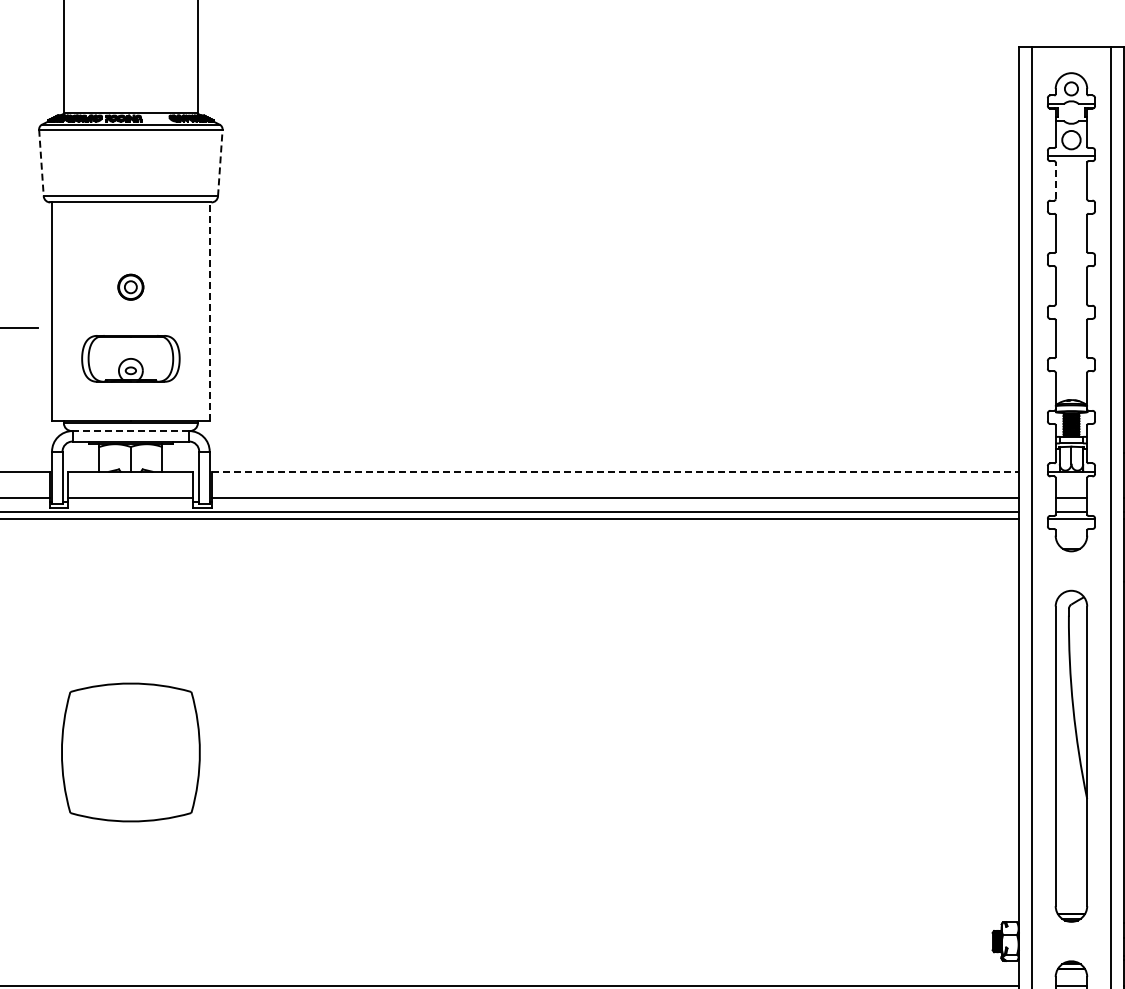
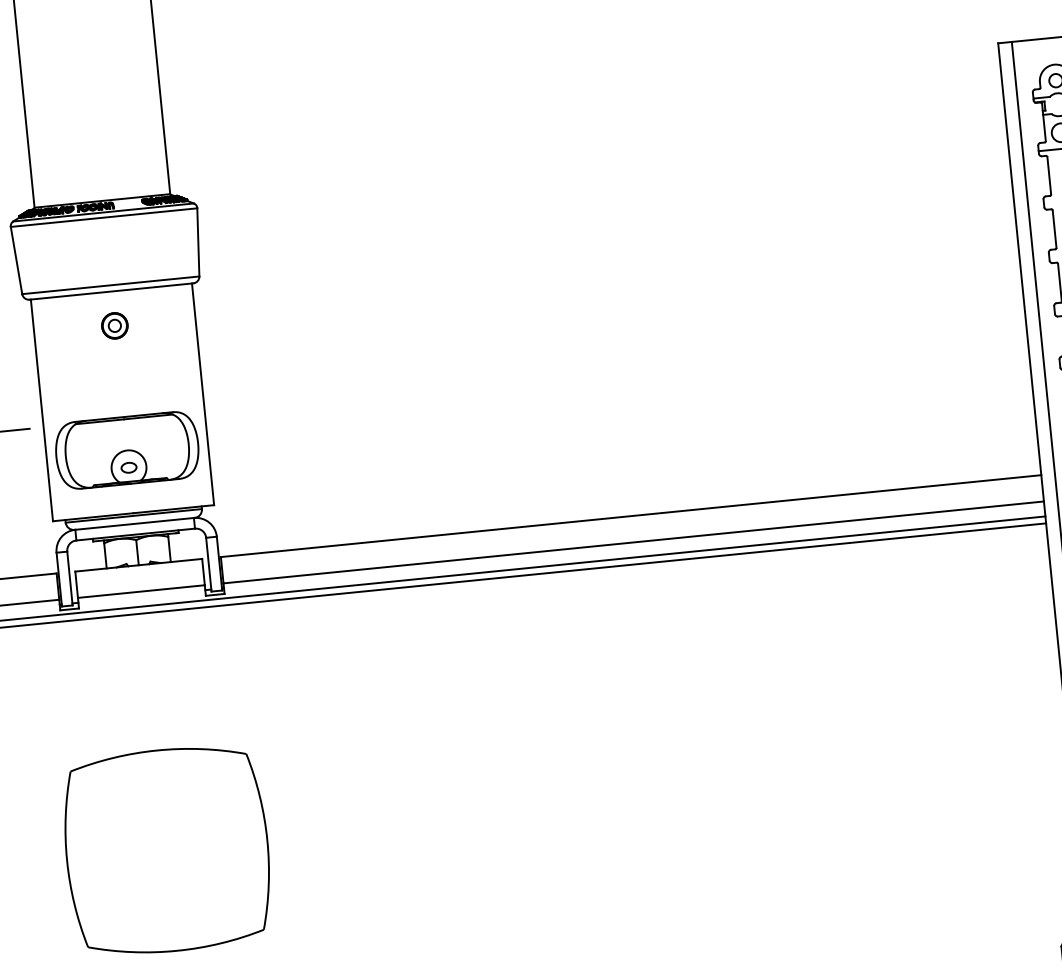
line: (220, 162) -> (198, 241), dashed -> solid
line: (41, 163) -> (16, 261), dashed -> solid
line: (1055, 180) -> (1049, 175), dashed -> solid
part: (130, 286) -> (114, 325), moved
line: (210, 311) -> (203, 394), dashed -> solid
part: (130, 358) -> (126, 450), size x1.43
line: (130, 431) -> (134, 524), dashed -> solid
line: (615, 471) -> (631, 515), dashed -> solid
part: (130, 752) -> (166, 850), size x1.43

